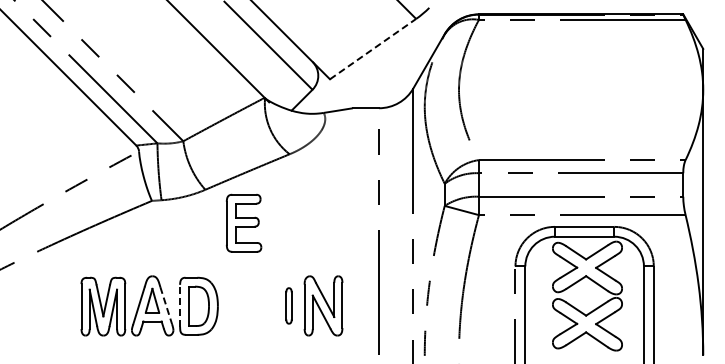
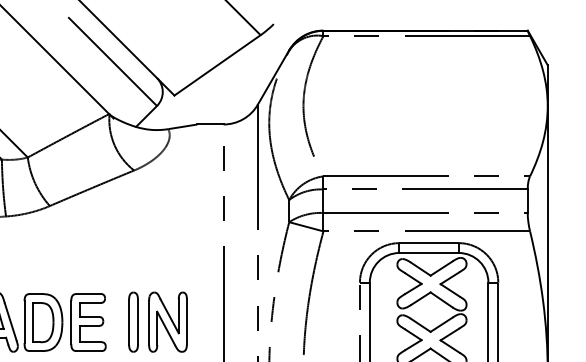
line: (373, 49) -> (217, 65), dashed -> solid
part: (243, 222) -> (87, 321), moved
line: (180, 305) -> (24, 321), dashed -> solid
part: (288, 305) -> (132, 321), size x1.67
line: (166, 306) -> (10, 322), dashed -> solid

